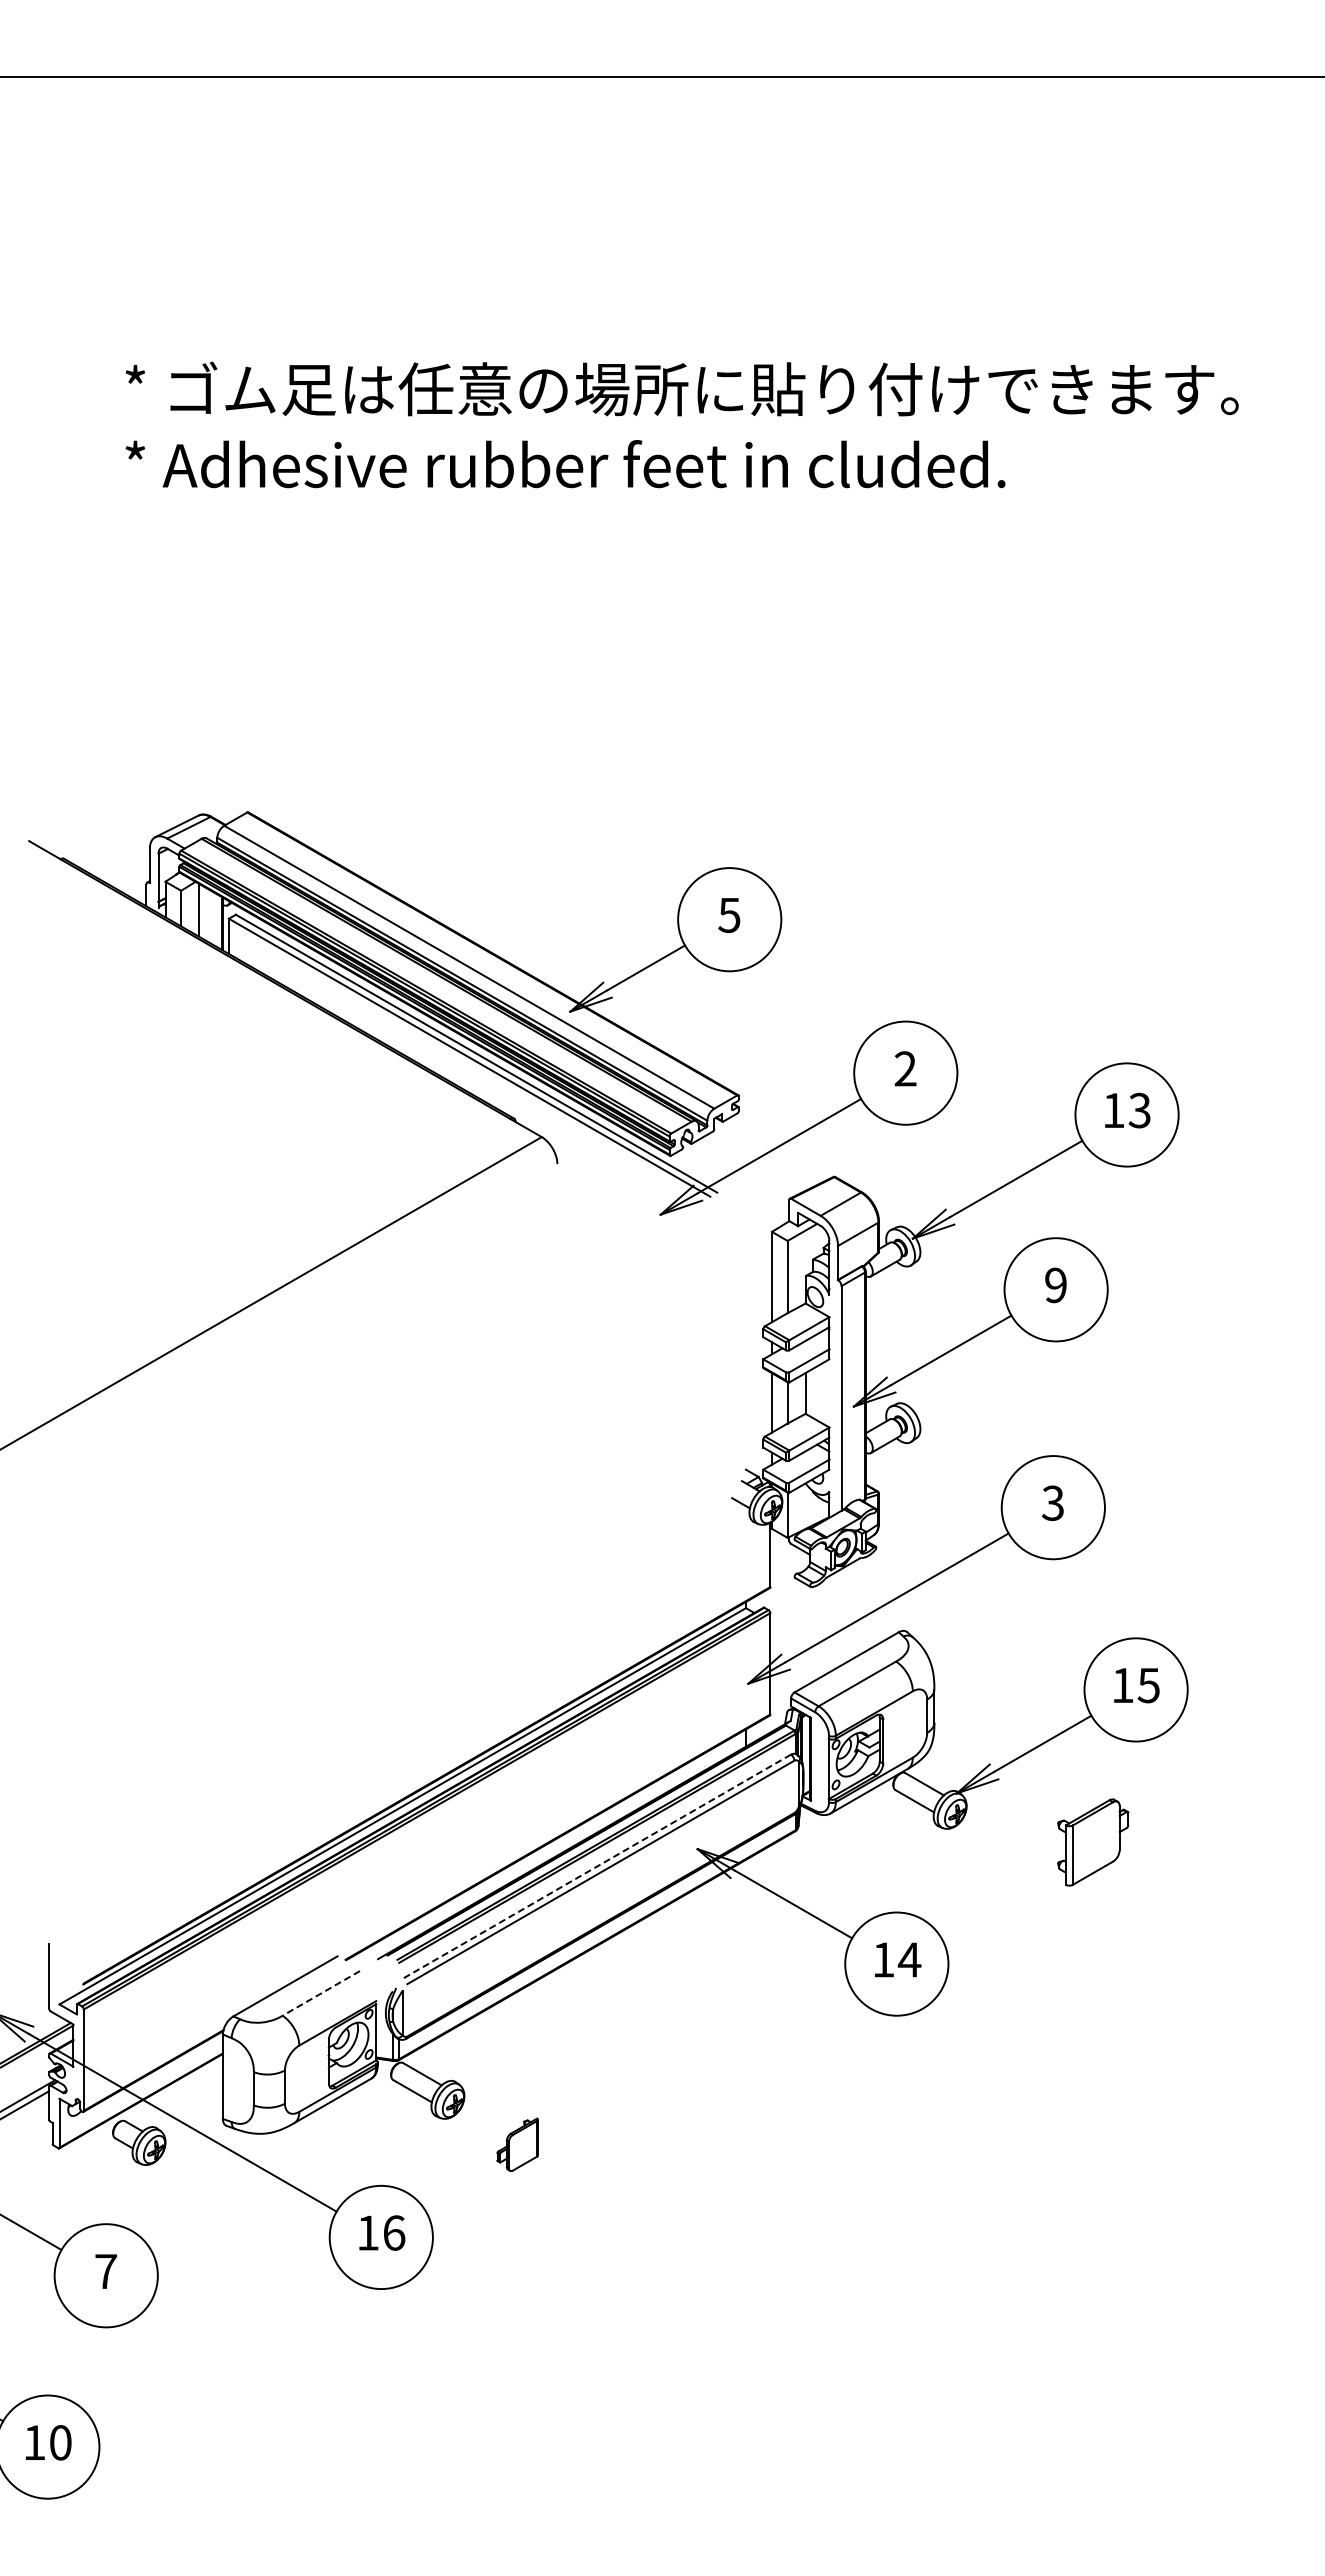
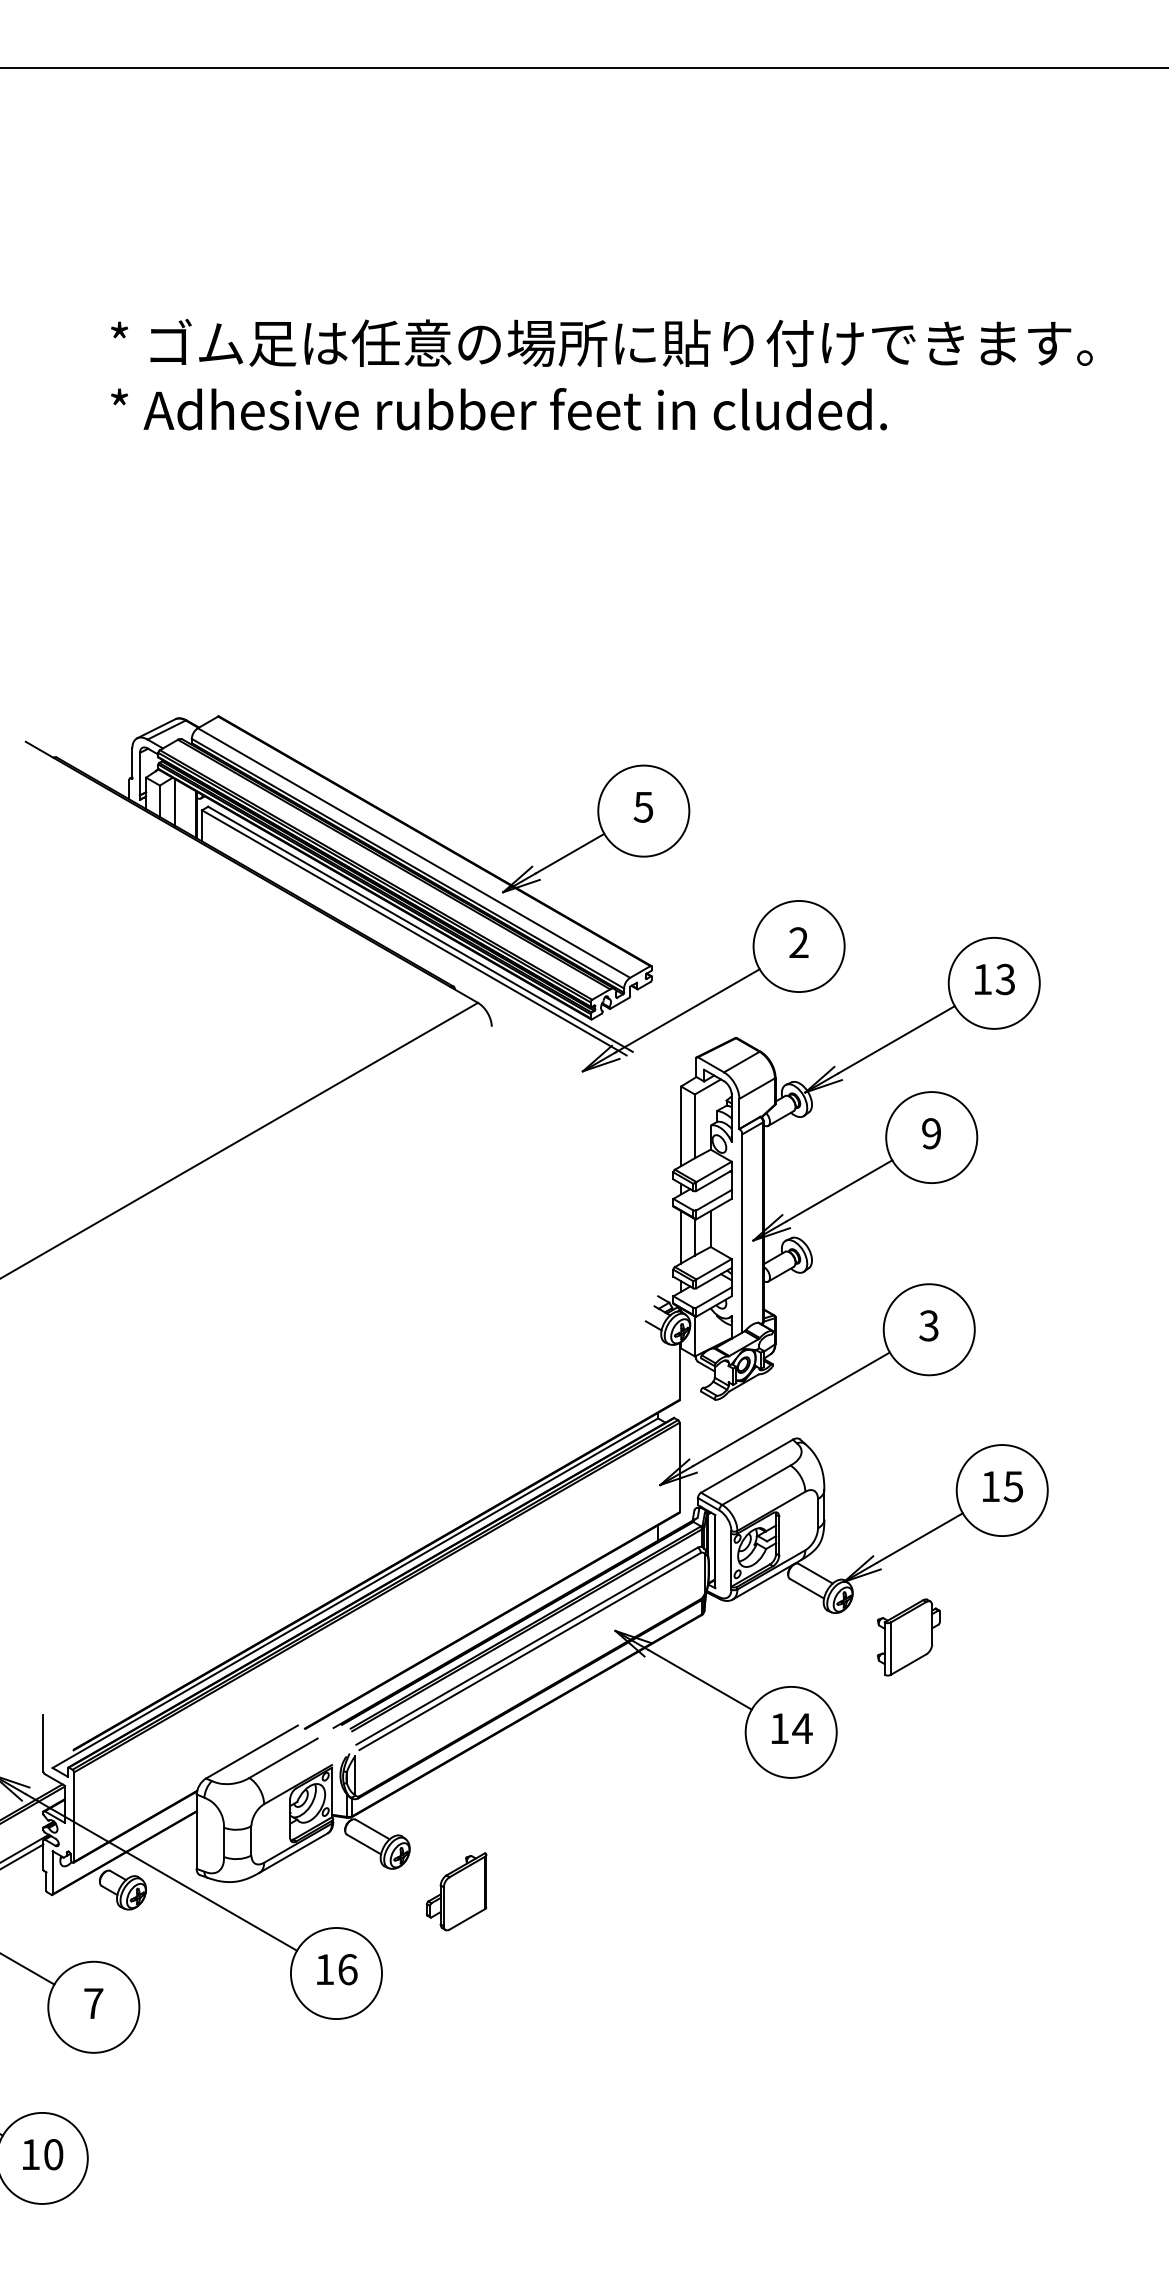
part: (1093, 1842) -> (909, 1637), moved
line: (597, 1866) -> (527, 1646), dashed -> solid
line: (321, 1993) -> (283, 1758), dashed -> solid
part: (517, 2144) -> (456, 1891), size x1.67

